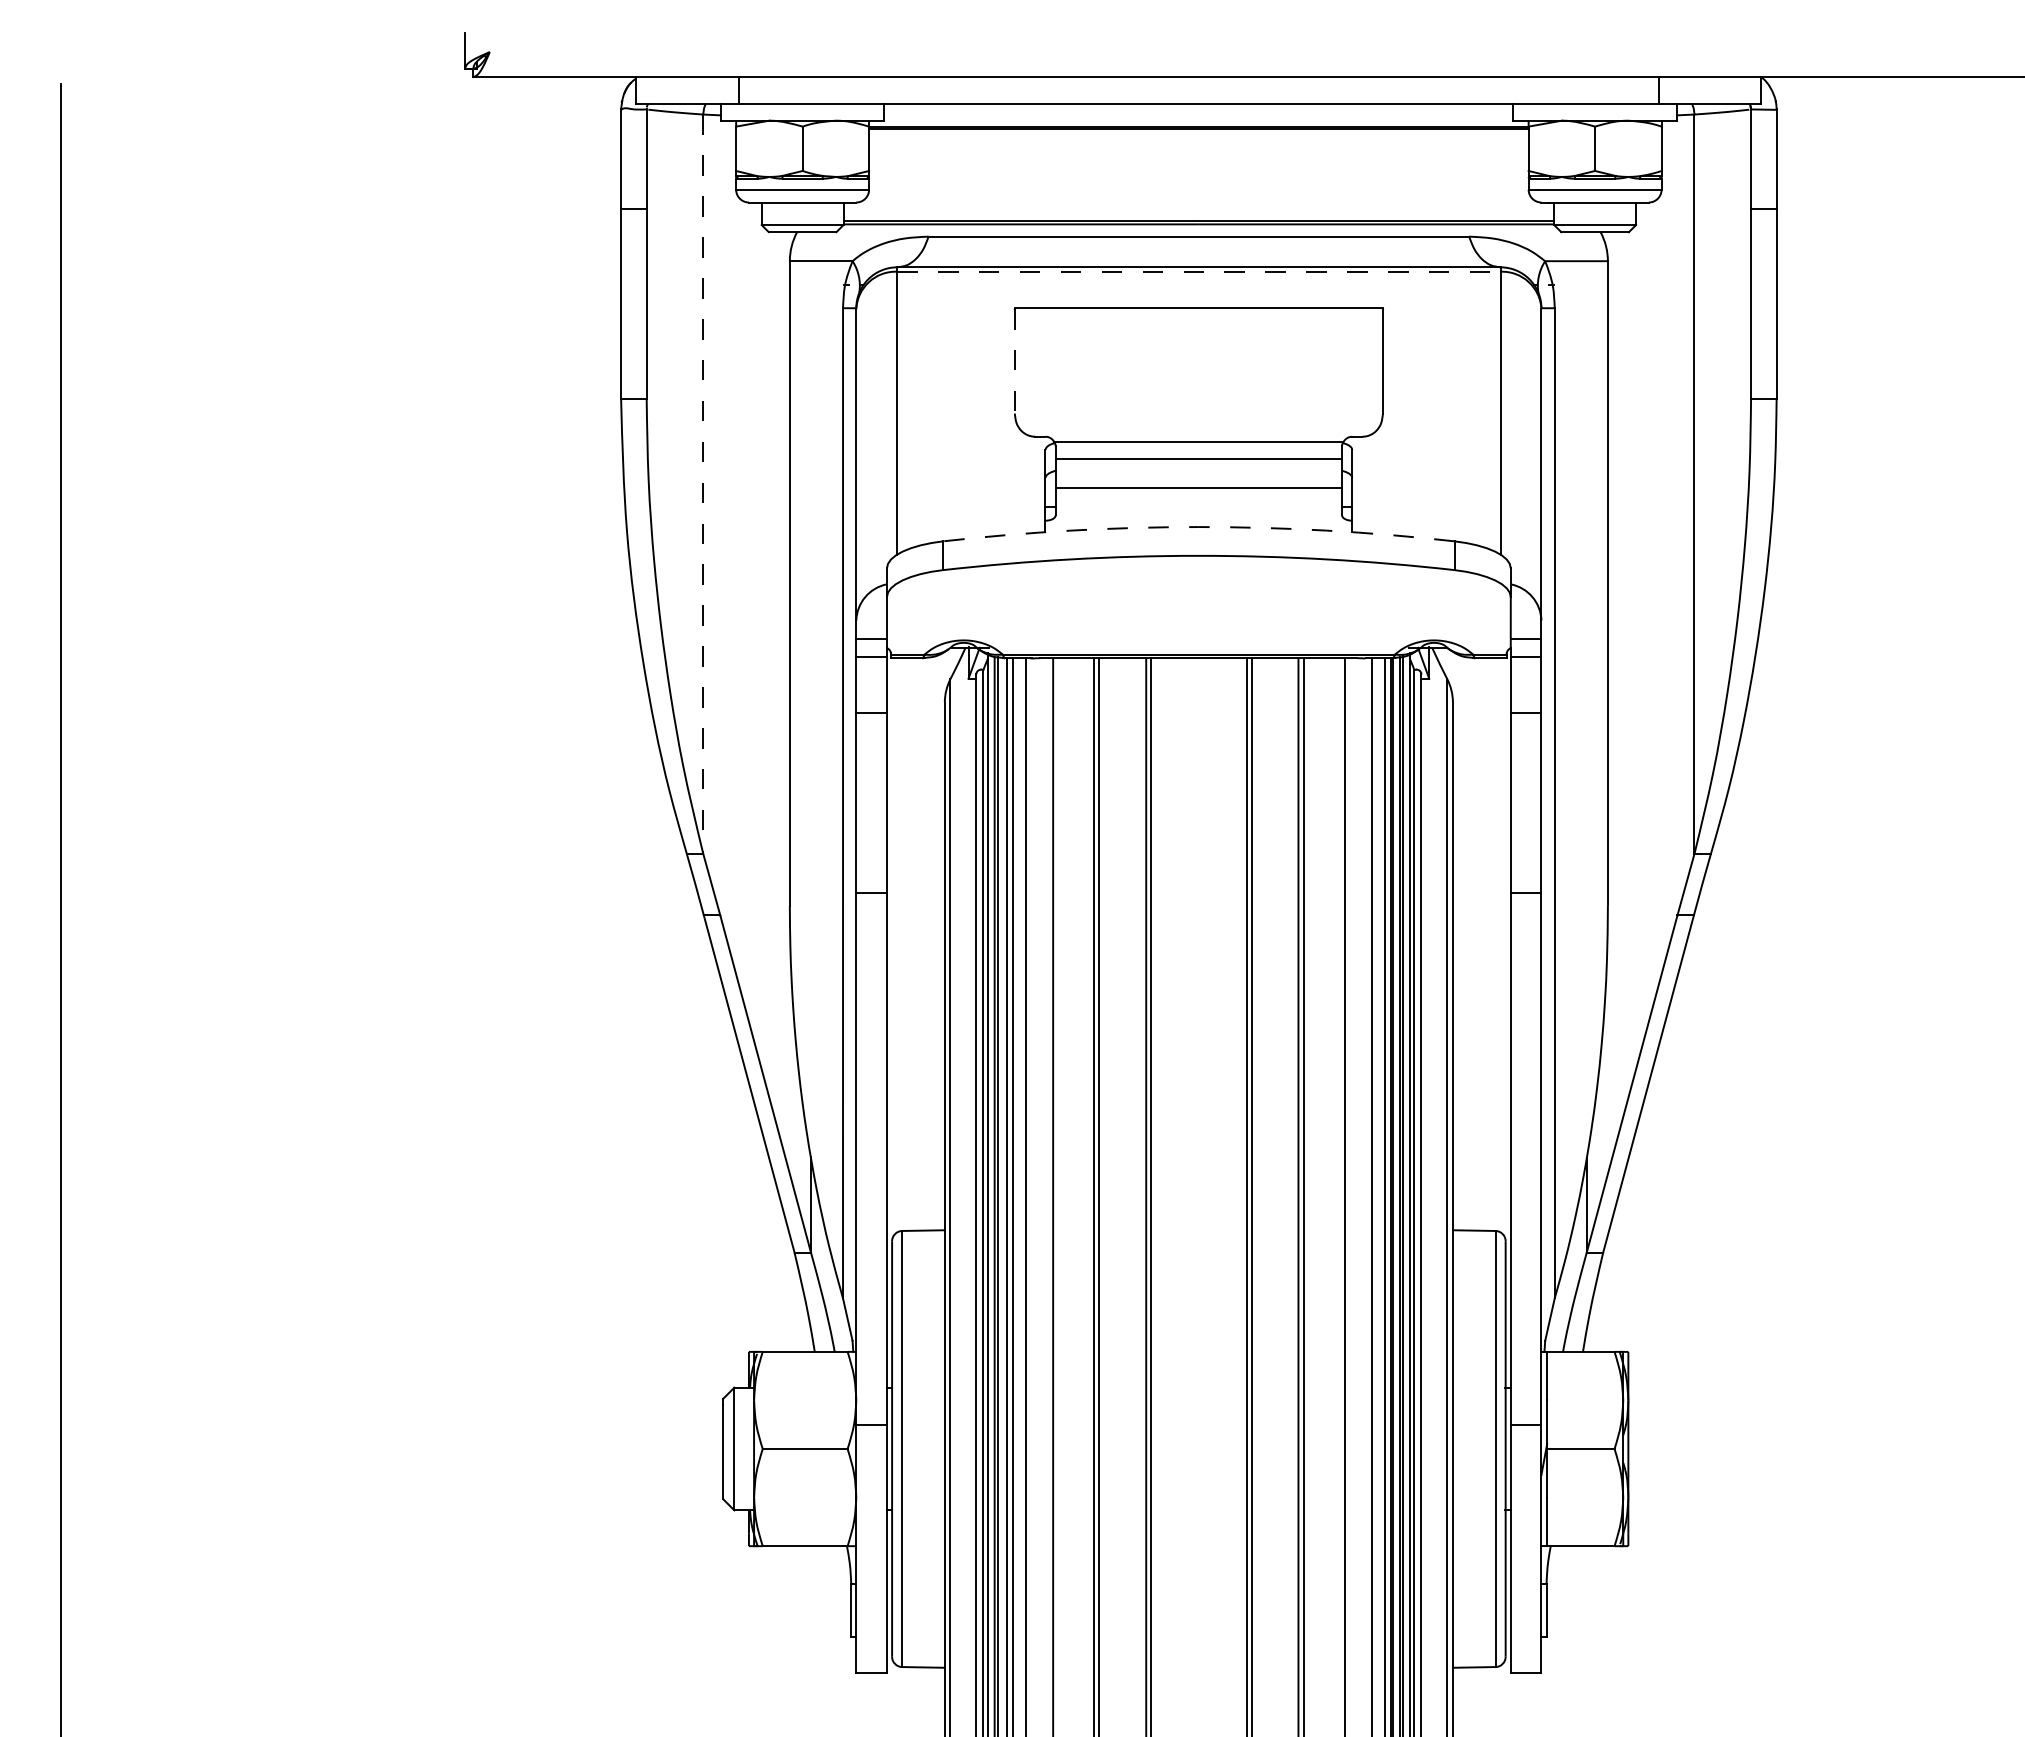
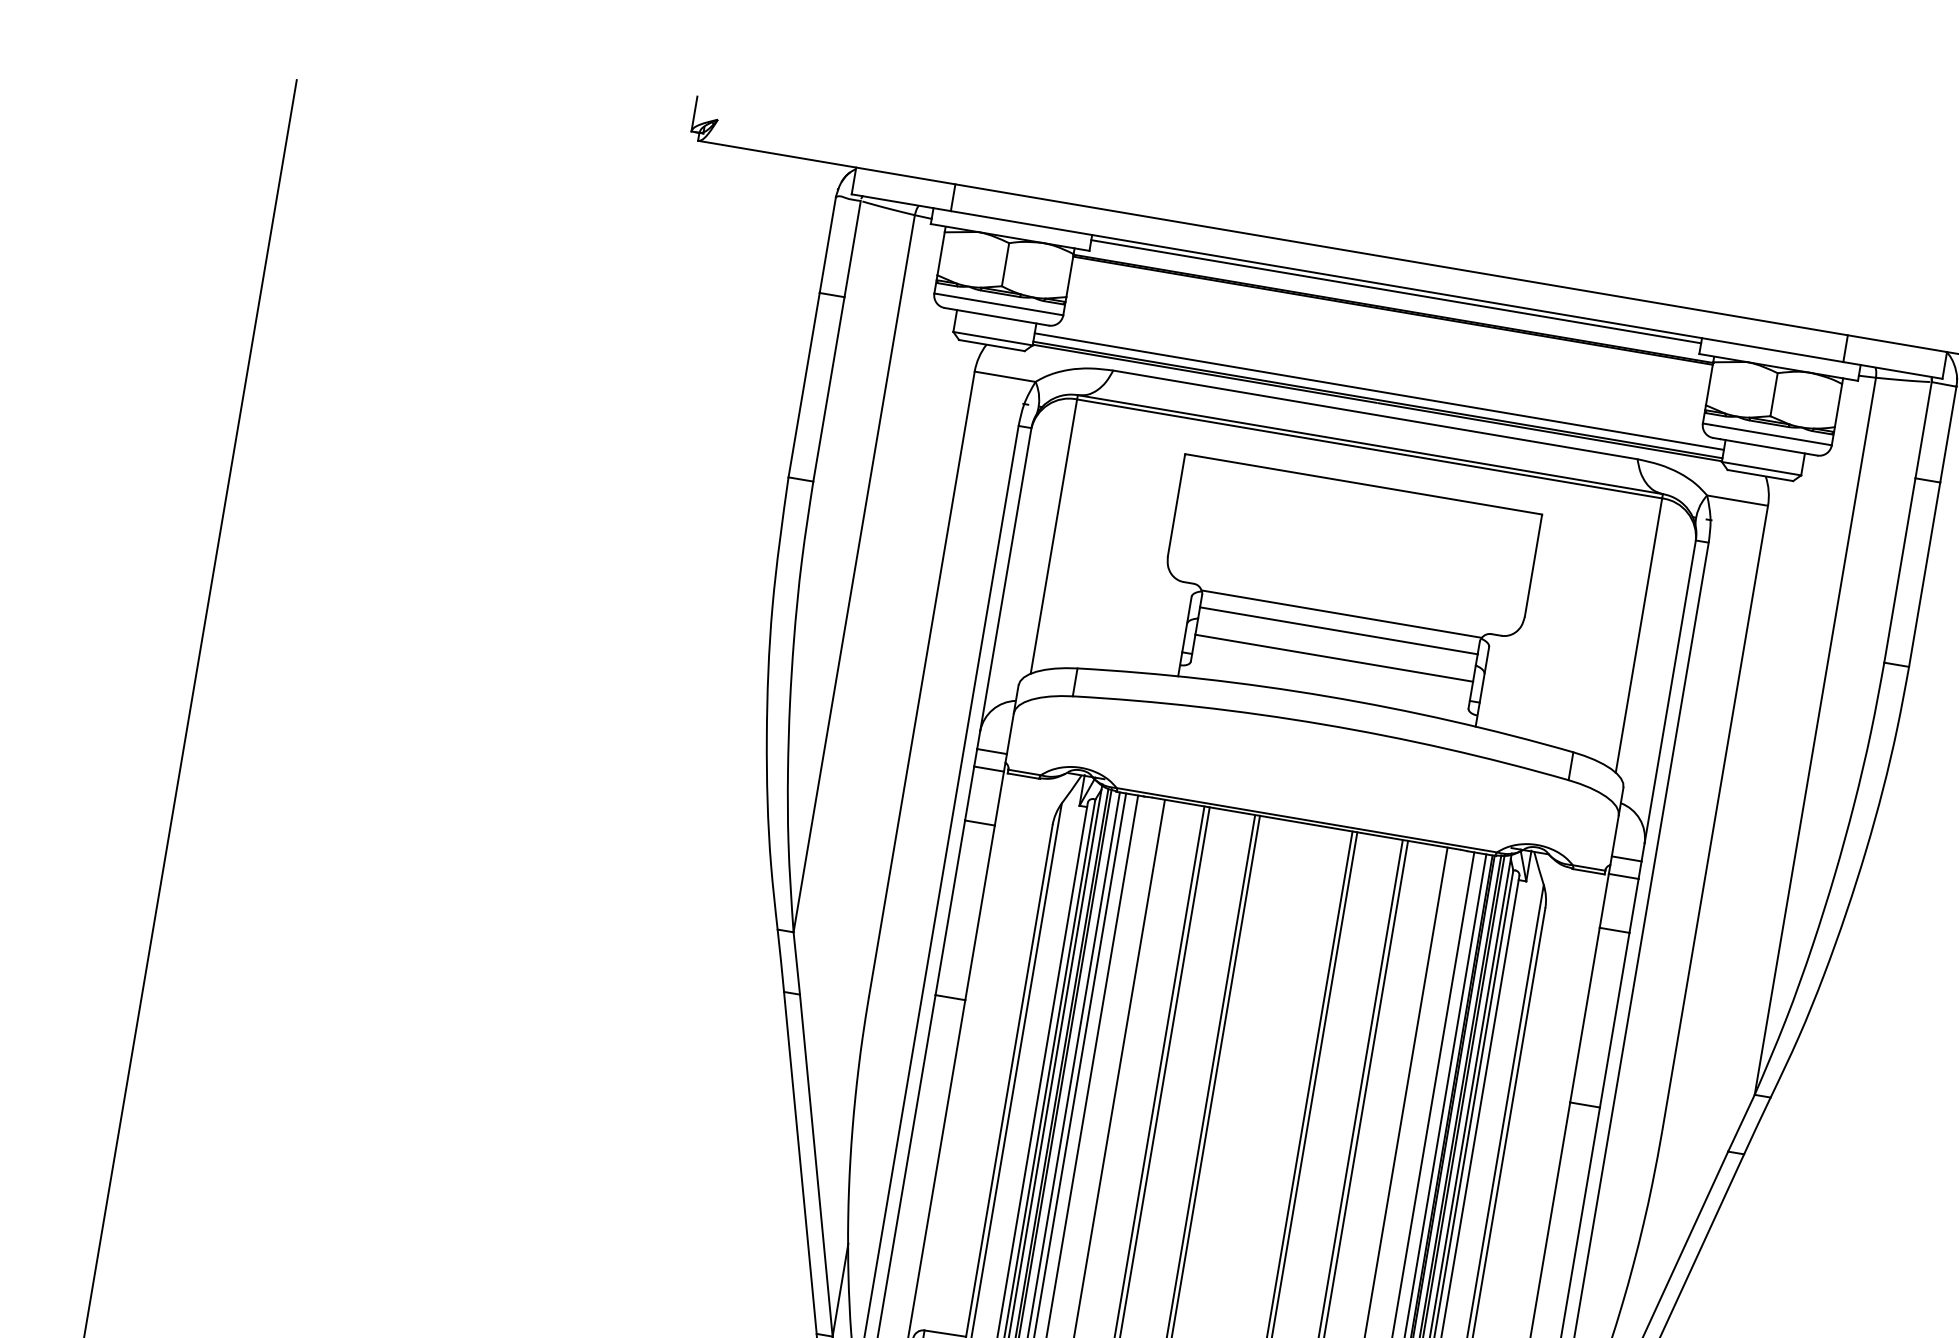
line: (1198, 109) -> (1395, 291), added
line: (1198, 212) -> (1379, 391), added
line: (1198, 271) -> (1369, 448), dashed -> solid
line: (1014, 361) -> (1176, 505), dashed -> solid
line: (703, 484) -> (854, 573), dashed -> solid
arc: (1198, 527) -> (1327, 696), dashed -> solid

